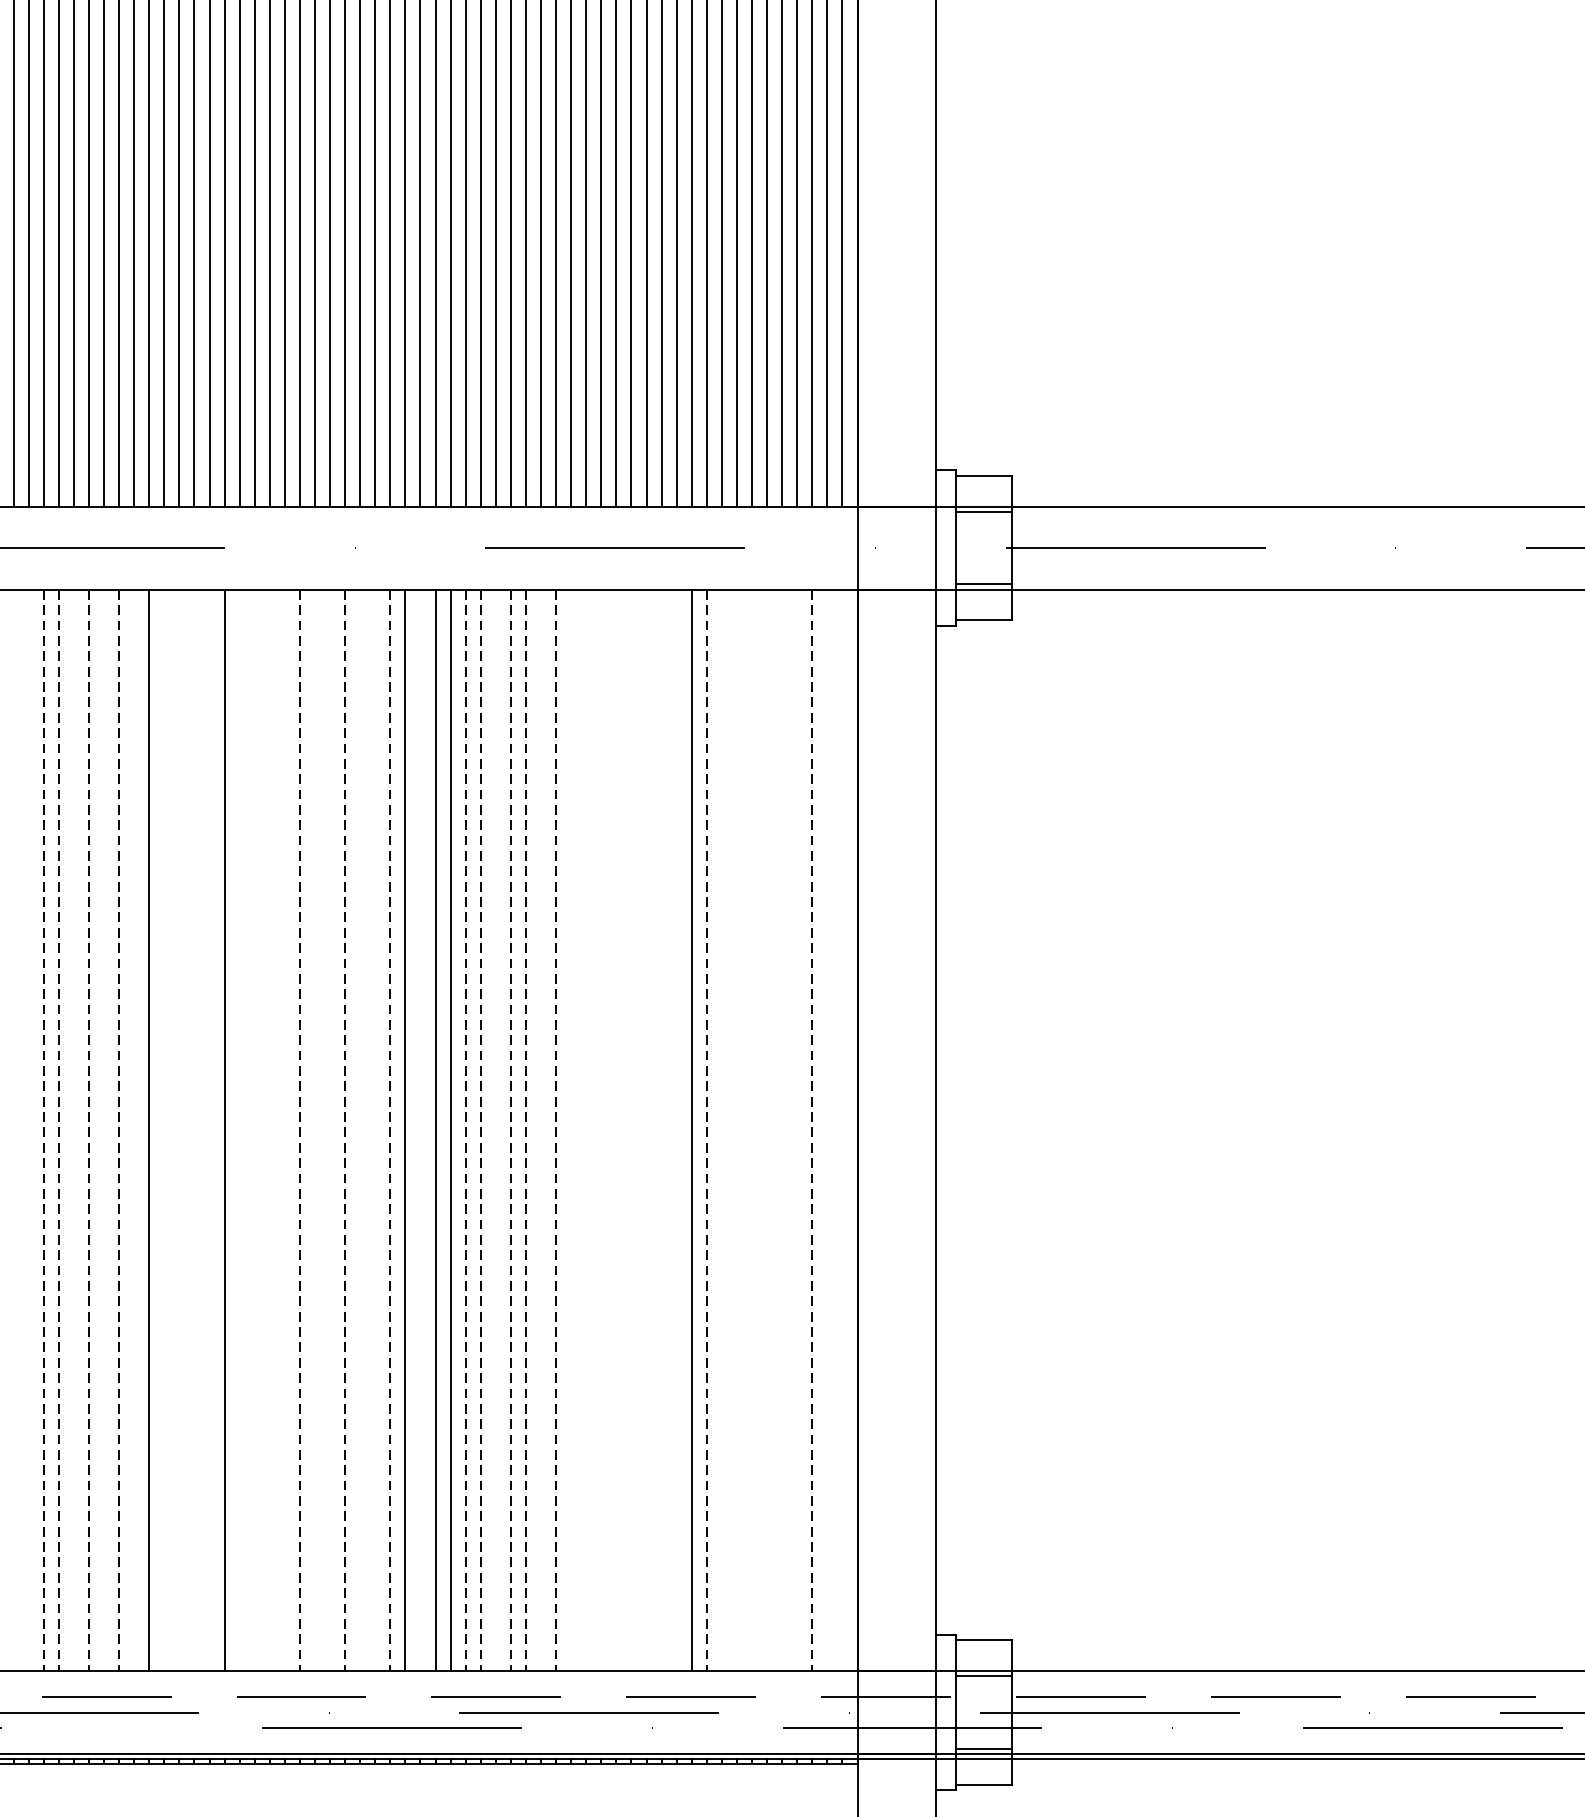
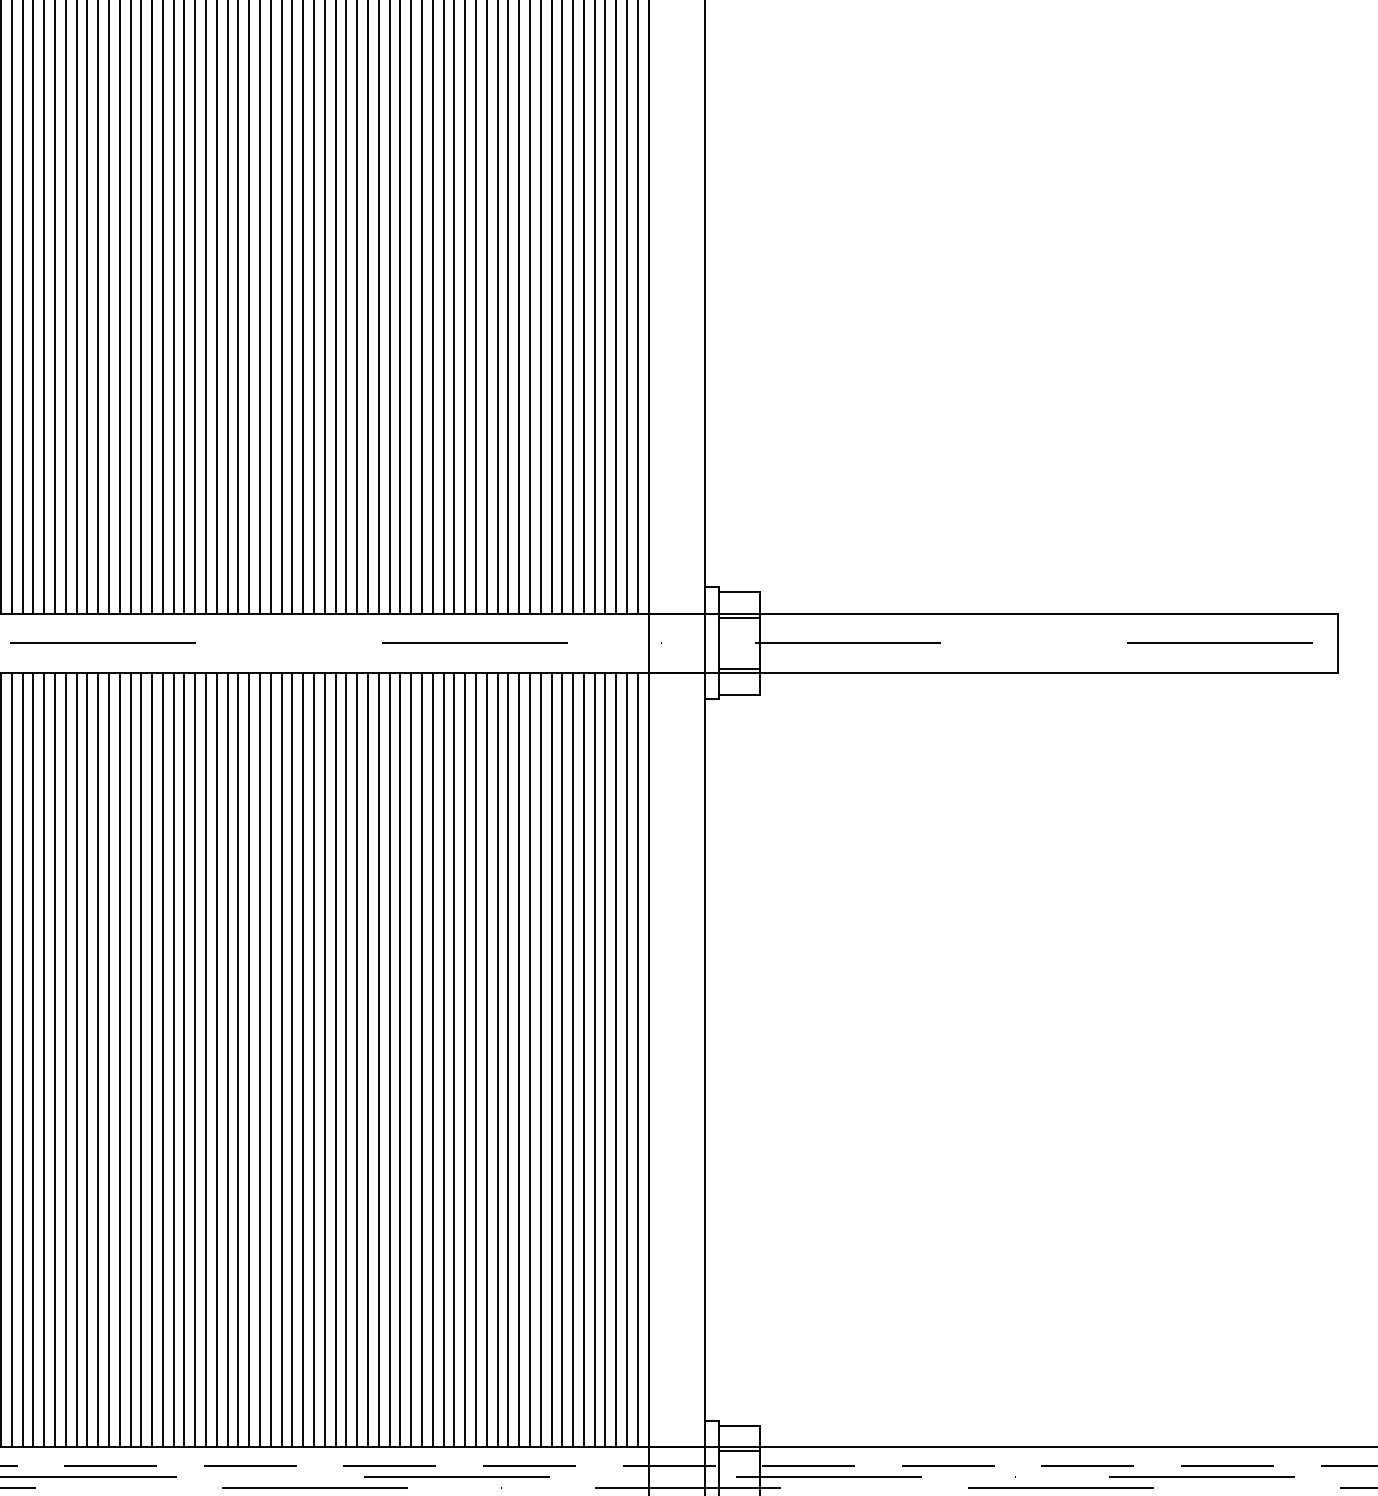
line: (14, 1130) -> (44, 1060), added
line: (28, 1130) -> (54, 1060), added
line: (43, 1130) -> (65, 1060), dashed -> solid
line: (58, 1130) -> (76, 1060), dashed -> solid
line: (74, 1130) -> (87, 1060), added
line: (89, 1130) -> (98, 1060), dashed -> solid
line: (103, 1130) -> (108, 1060), added
line: (118, 1130) -> (119, 1060), dashed -> solid
line: (134, 1130) -> (130, 1060), added
line: (164, 1130) -> (152, 1060), added
line: (178, 1130) -> (162, 1060), added
line: (194, 1130) -> (173, 1060), added
line: (209, 1130) -> (184, 1060), added
line: (240, 1130) -> (206, 1060), added
line: (254, 1130) -> (216, 1060), added
line: (269, 1130) -> (227, 1060), added
line: (284, 1130) -> (238, 1060), added
line: (300, 1130) -> (249, 1060), dashed -> solid
line: (315, 1130) -> (260, 1060), added
line: (329, 1130) -> (270, 1060), added
line: (344, 1130) -> (281, 1060), dashed -> solid
line: (360, 1130) -> (292, 1060), added
line: (375, 1130) -> (303, 1060), added
line: (391, 1130) -> (314, 1060), dashed -> solid
line: (420, 1130) -> (335, 1060), added
line: (465, 1130) -> (367, 1060), dashed -> solid
line: (480, 1130) -> (378, 1060), dashed -> solid
line: (495, 1130) -> (389, 1060), added
line: (511, 1130) -> (400, 1060), dashed -> solid
line: (526, 1130) -> (411, 1060), dashed -> solid
line: (540, 1130) -> (421, 1060), added
line: (555, 1130) -> (432, 1060), dashed -> solid
line: (571, 1130) -> (443, 1060), added
line: (586, 1130) -> (454, 1060), added
line: (601, 1130) -> (465, 1060), added
line: (615, 1130) -> (475, 1060), added
line: (631, 1130) -> (486, 1060), added
line: (646, 1130) -> (497, 1060), added
line: (661, 1130) -> (508, 1060), added
line: (677, 1130) -> (519, 1060), added
line: (706, 1130) -> (540, 1060), dashed -> solid
line: (721, 1130) -> (551, 1060), added
line: (737, 1130) -> (562, 1060), added
line: (752, 1130) -> (573, 1060), added
line: (766, 1130) -> (583, 1060), added
line: (781, 1130) -> (594, 1060), added
line: (797, 1130) -> (605, 1060), added
line: (812, 1130) -> (616, 1060), dashed -> solid
line: (828, 1130) -> (627, 1060), added
line: (841, 1130) -> (637, 1060), added

